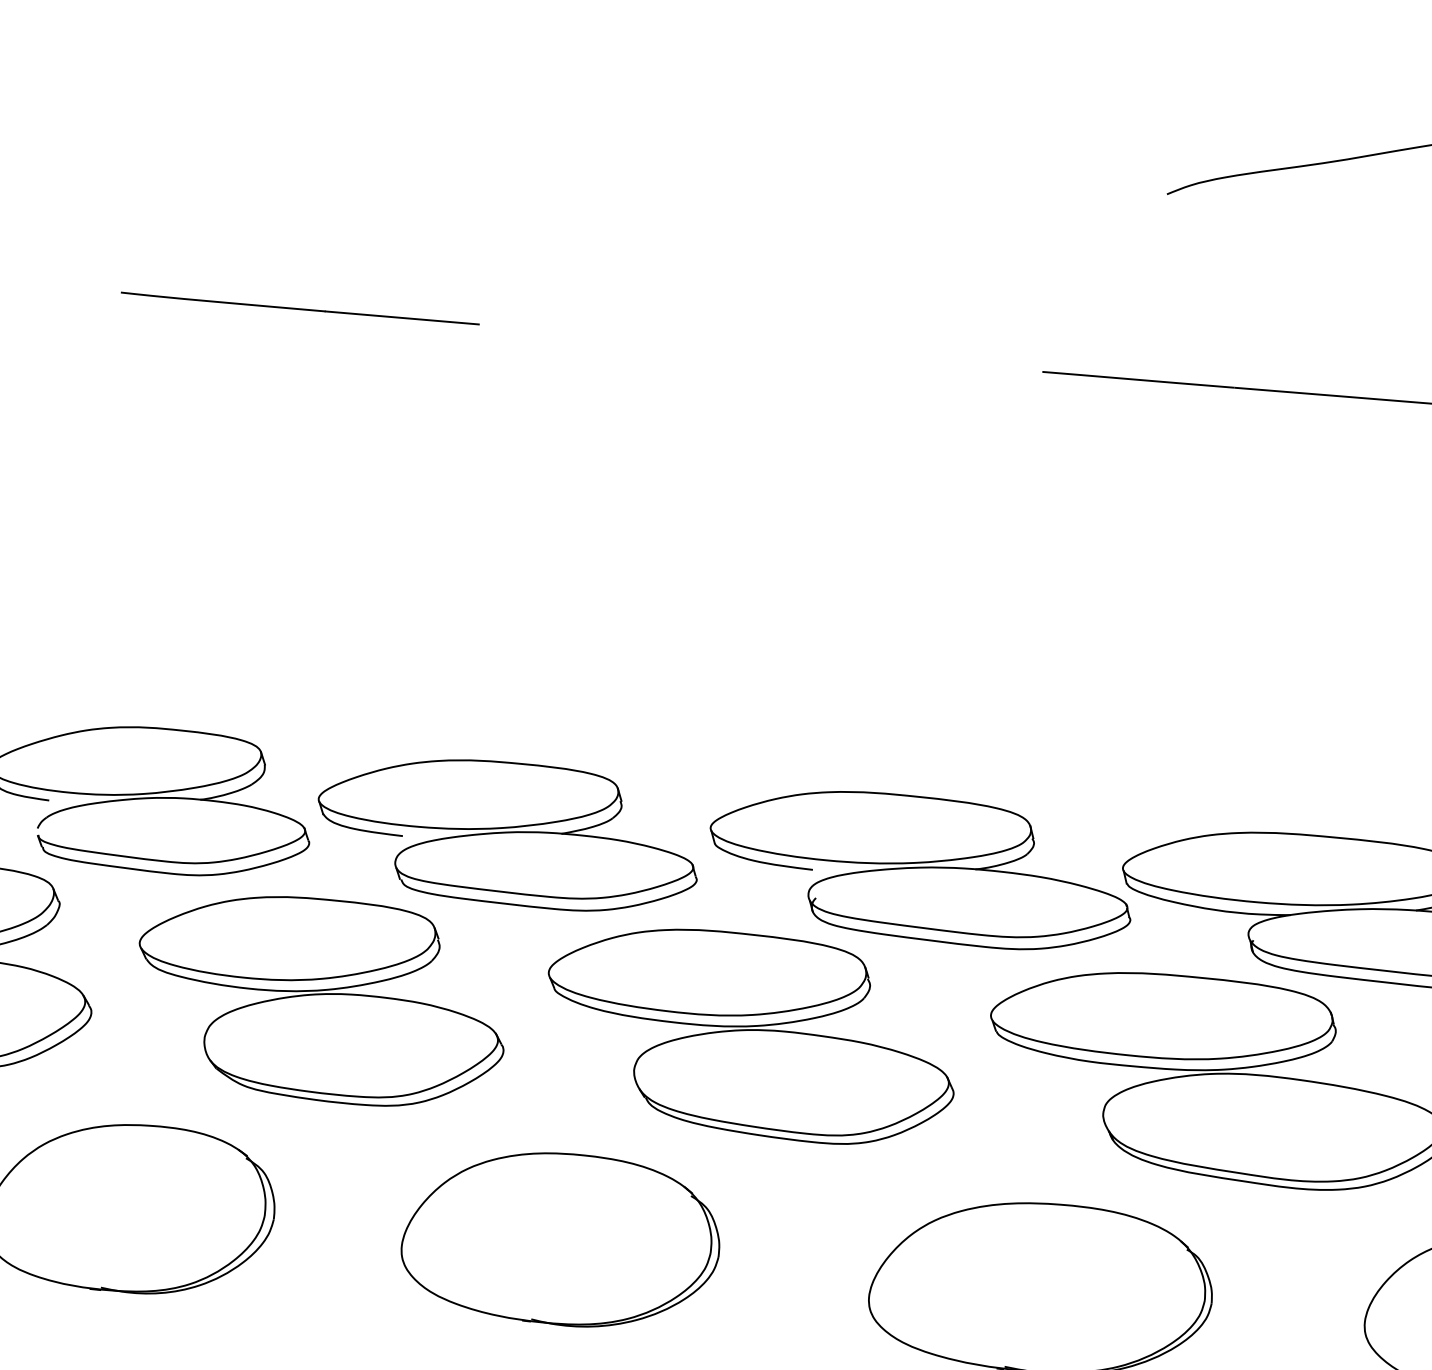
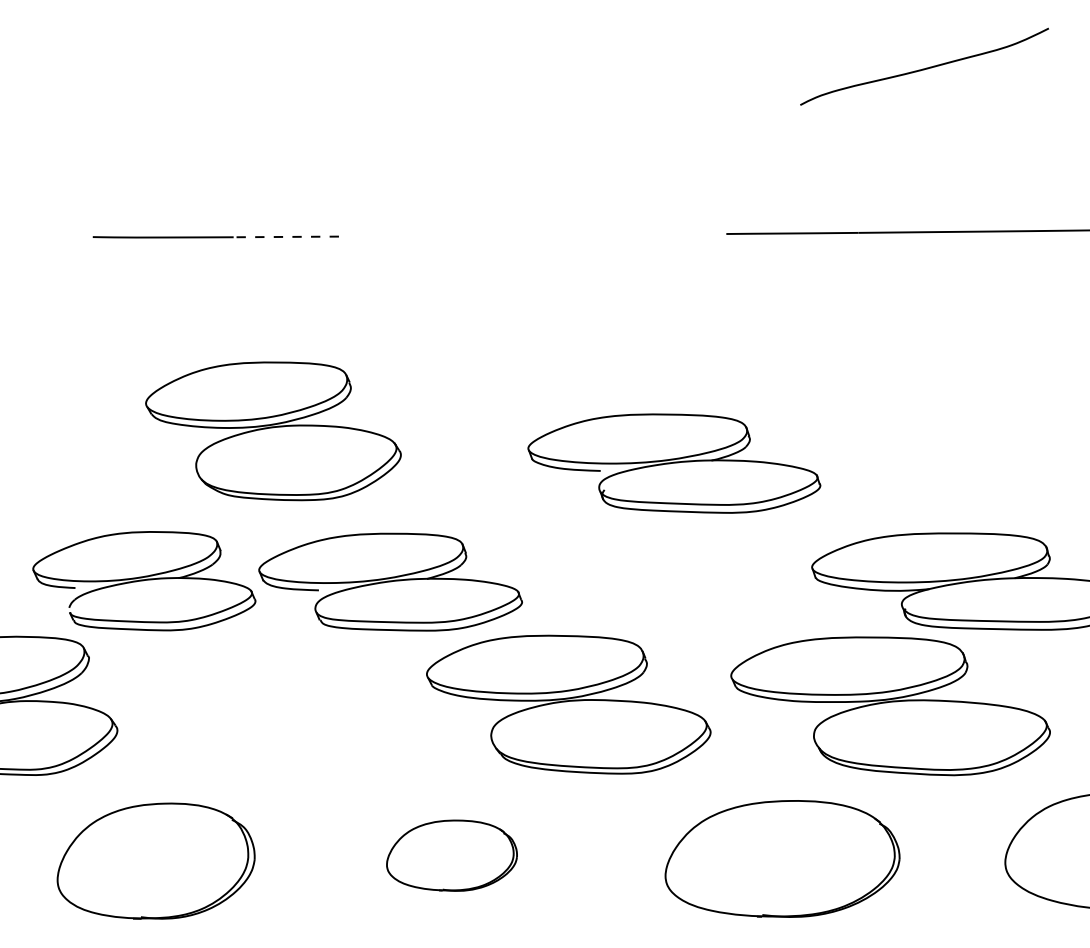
line: (402, 317) -> (286, 236), solid -> dashed
part: (921, 868) -> (674, 463), moved
part: (321, 1000) -> (273, 431), moved
part: (560, 1239) -> (451, 855), size x0.6

